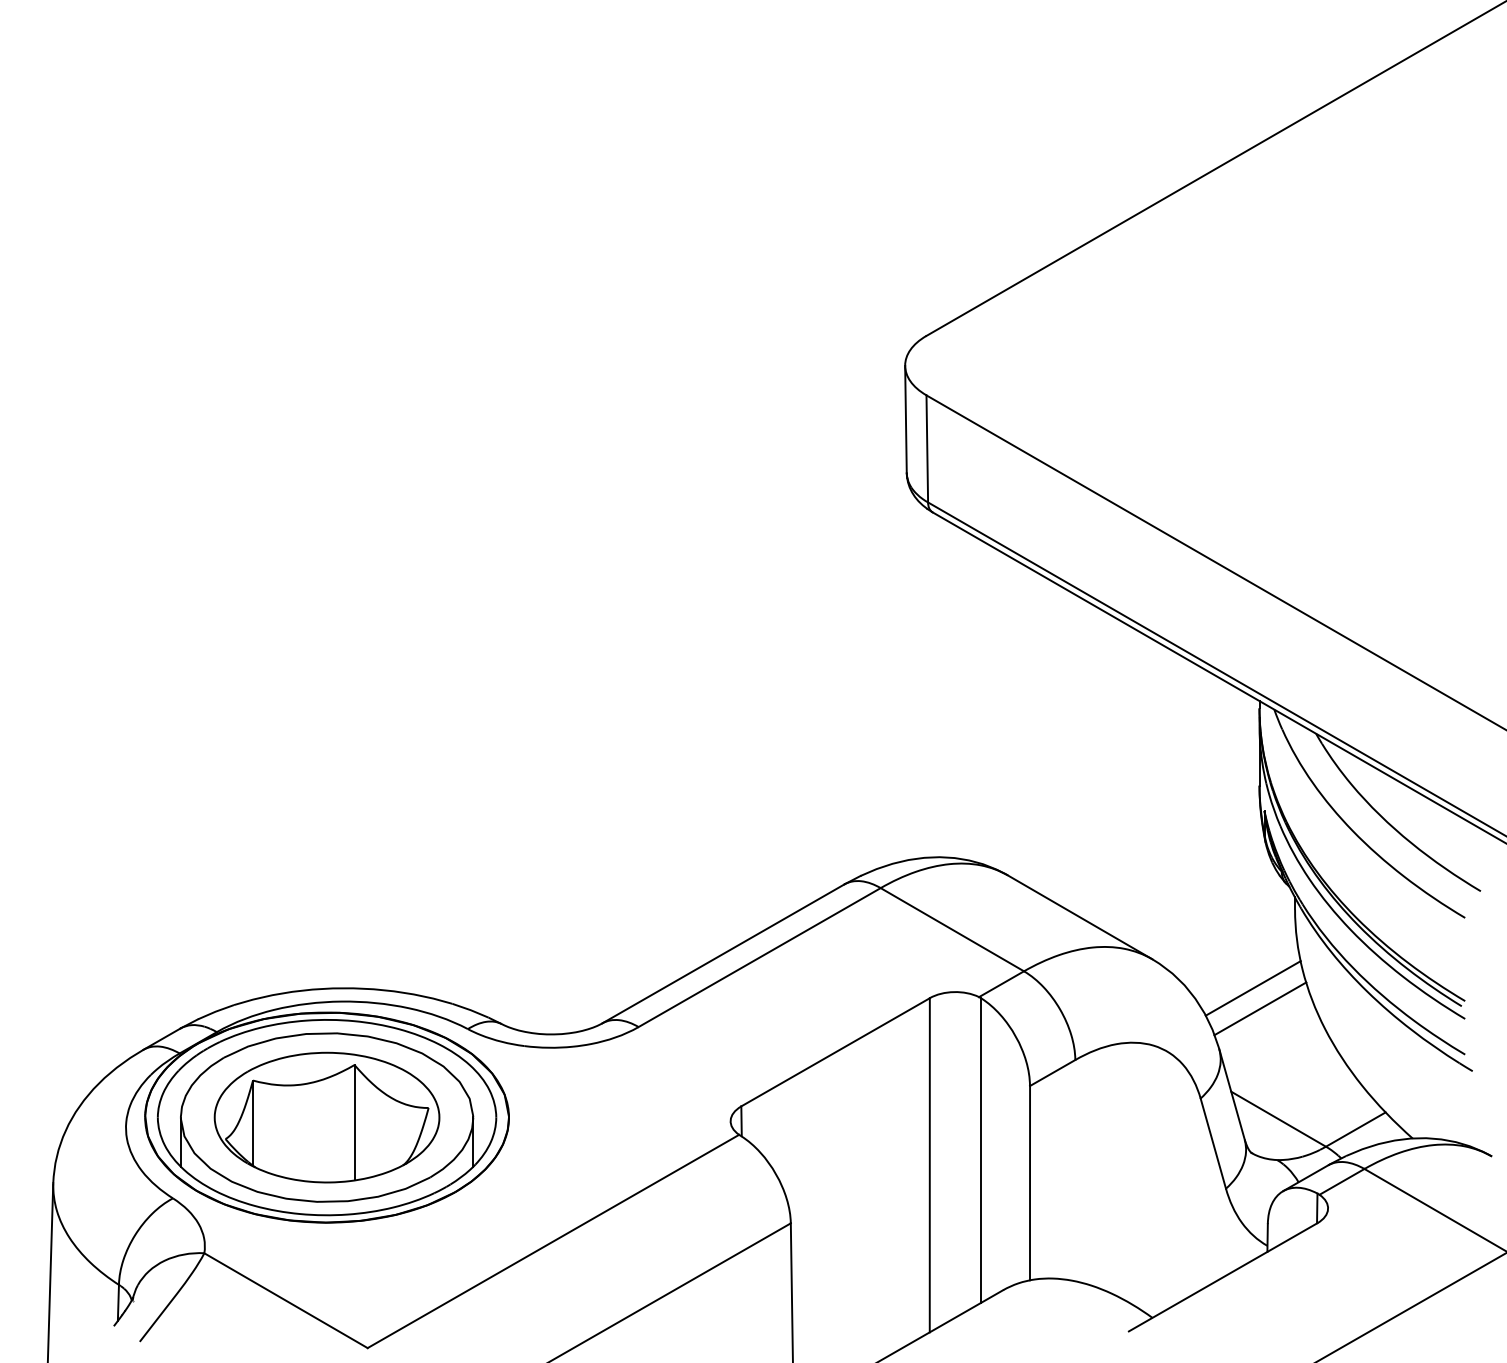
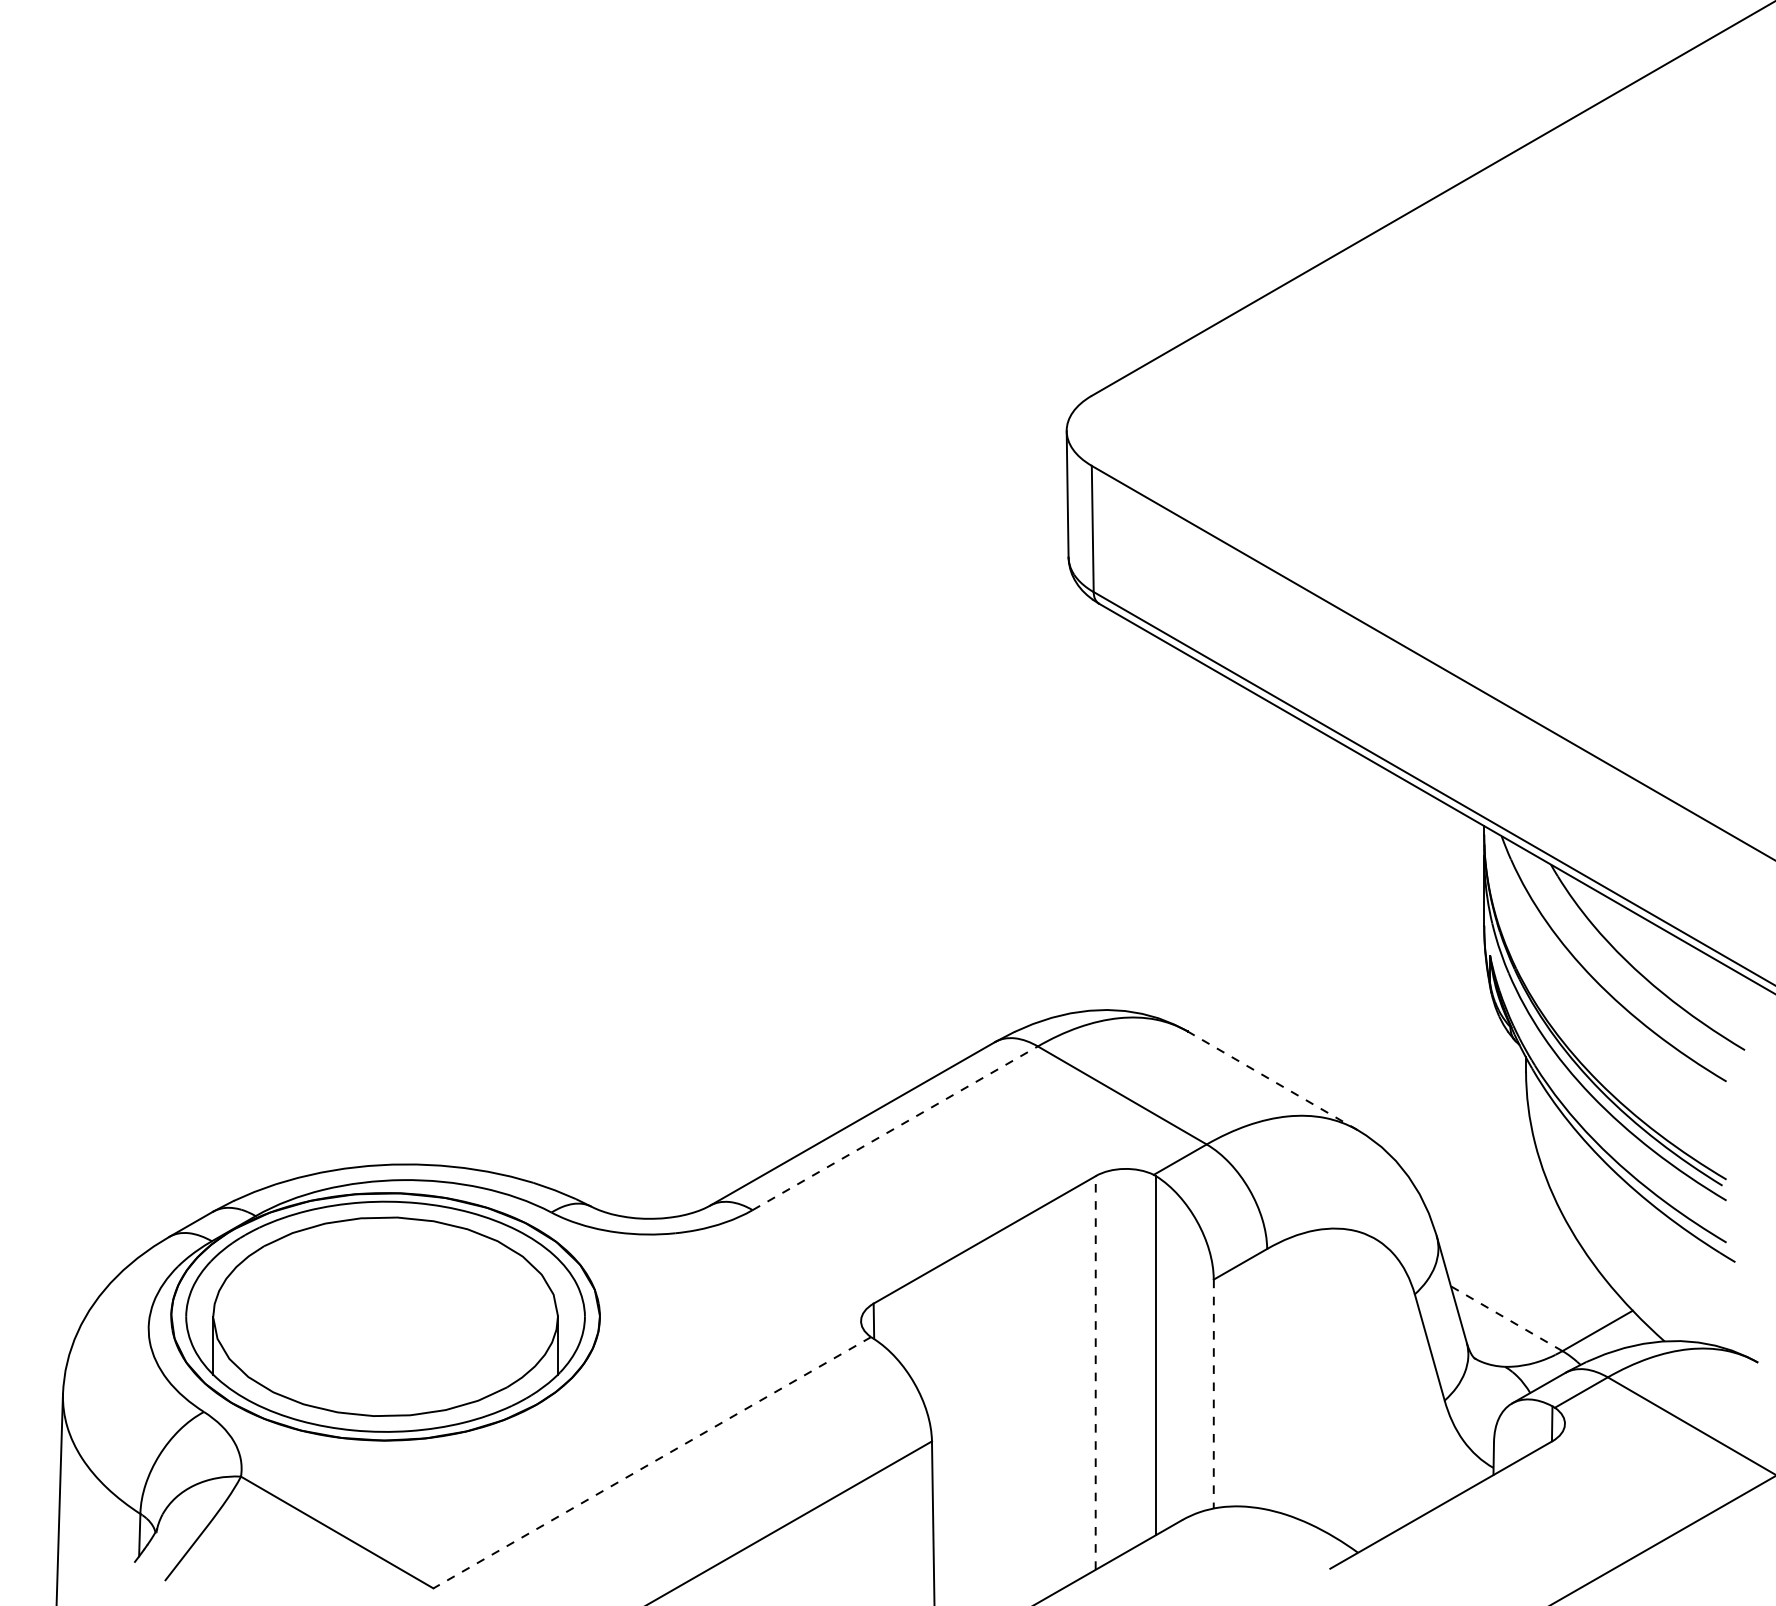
line: (1079, 917) -> (1272, 1081), solid -> dashed
line: (759, 957) -> (895, 1128), solid -> dashed
line: (1252, 988) -> (1475, 1164), removed
line: (1260, 1008) -> (1485, 1188), removed
part: (326, 1117) -> (384, 1316), removed
line: (1278, 1119) -> (1506, 1319), solid -> dashed
line: (929, 1164) -> (1095, 1372), solid -> dashed
line: (1030, 1183) -> (1214, 1394), solid -> dashed
line: (552, 1241) -> (651, 1462), solid -> dashed

